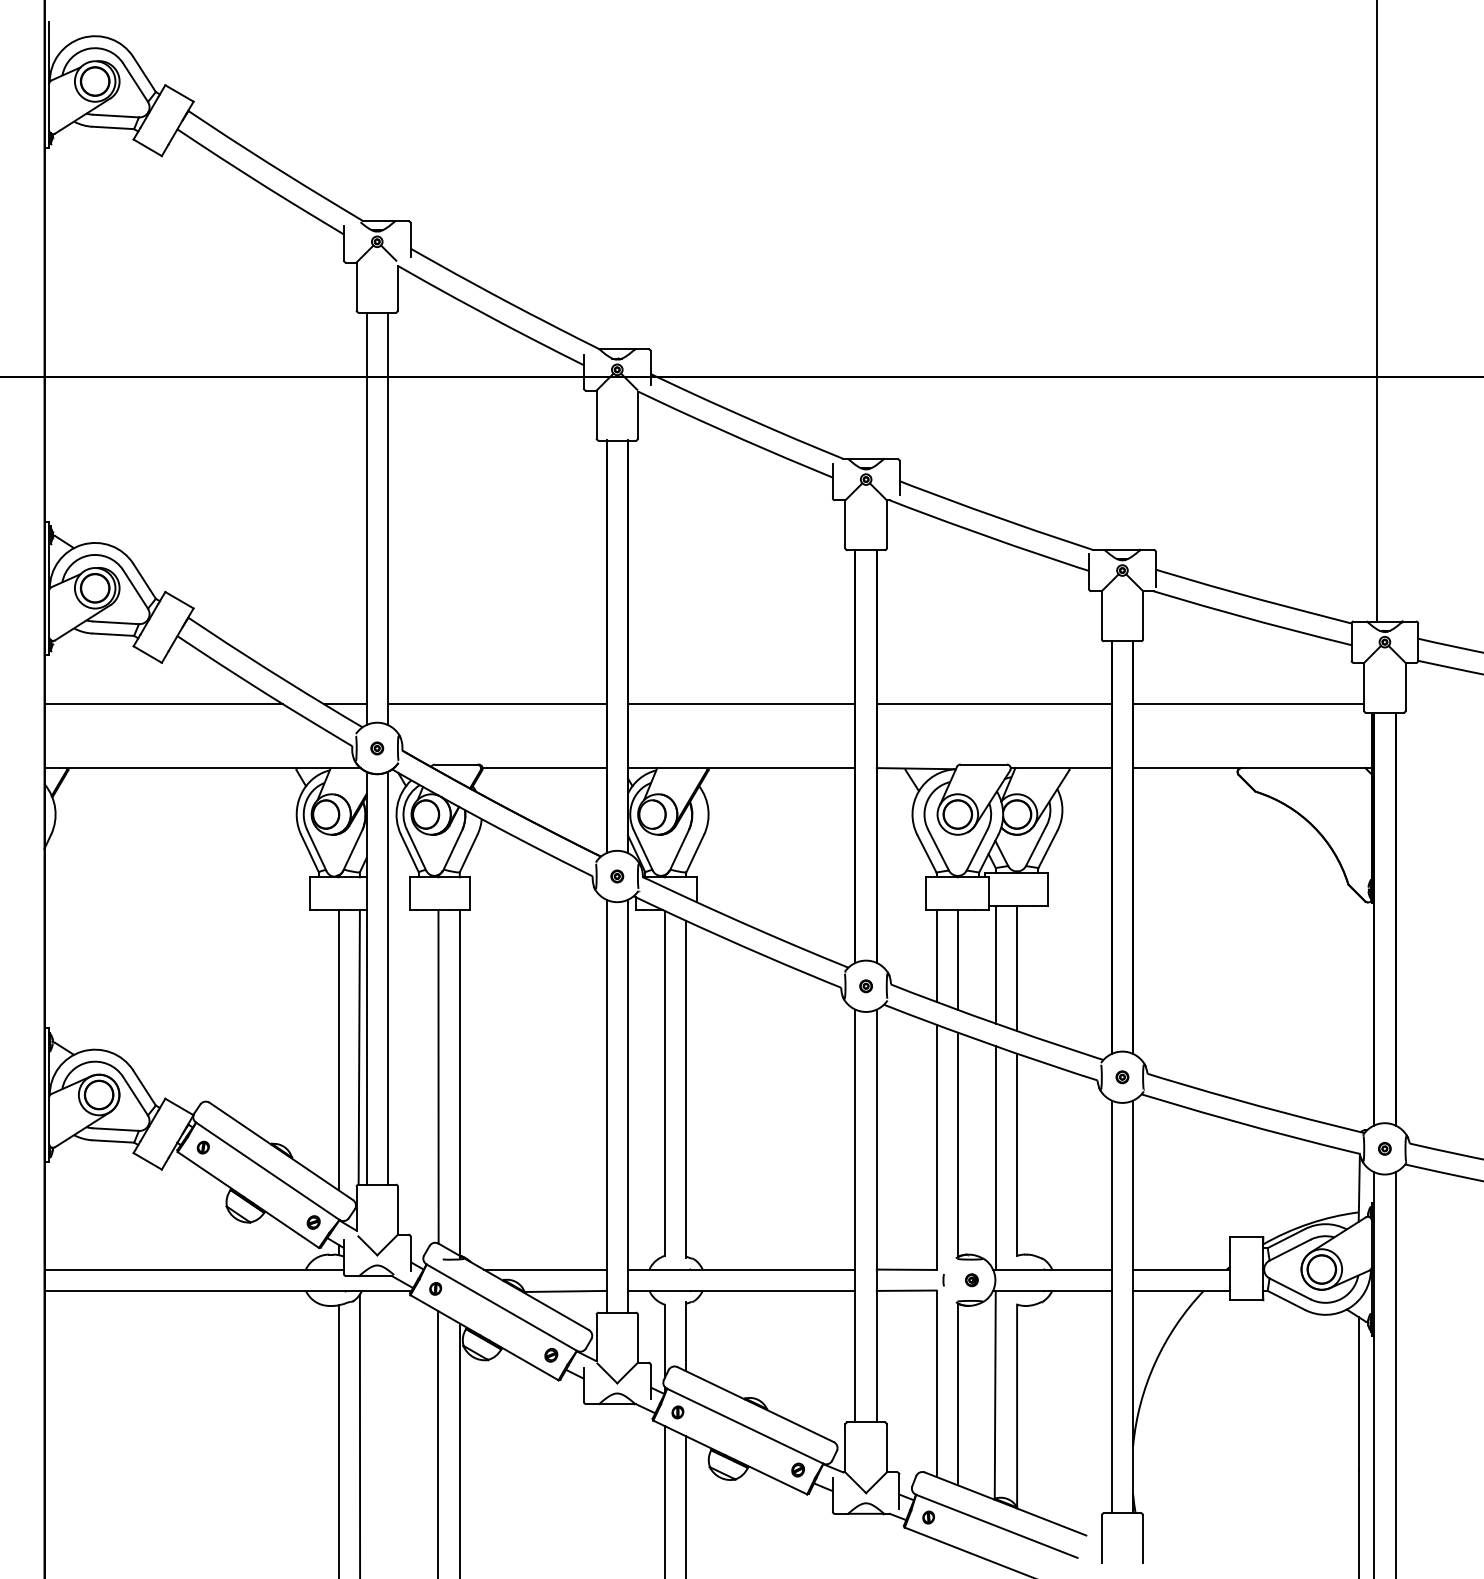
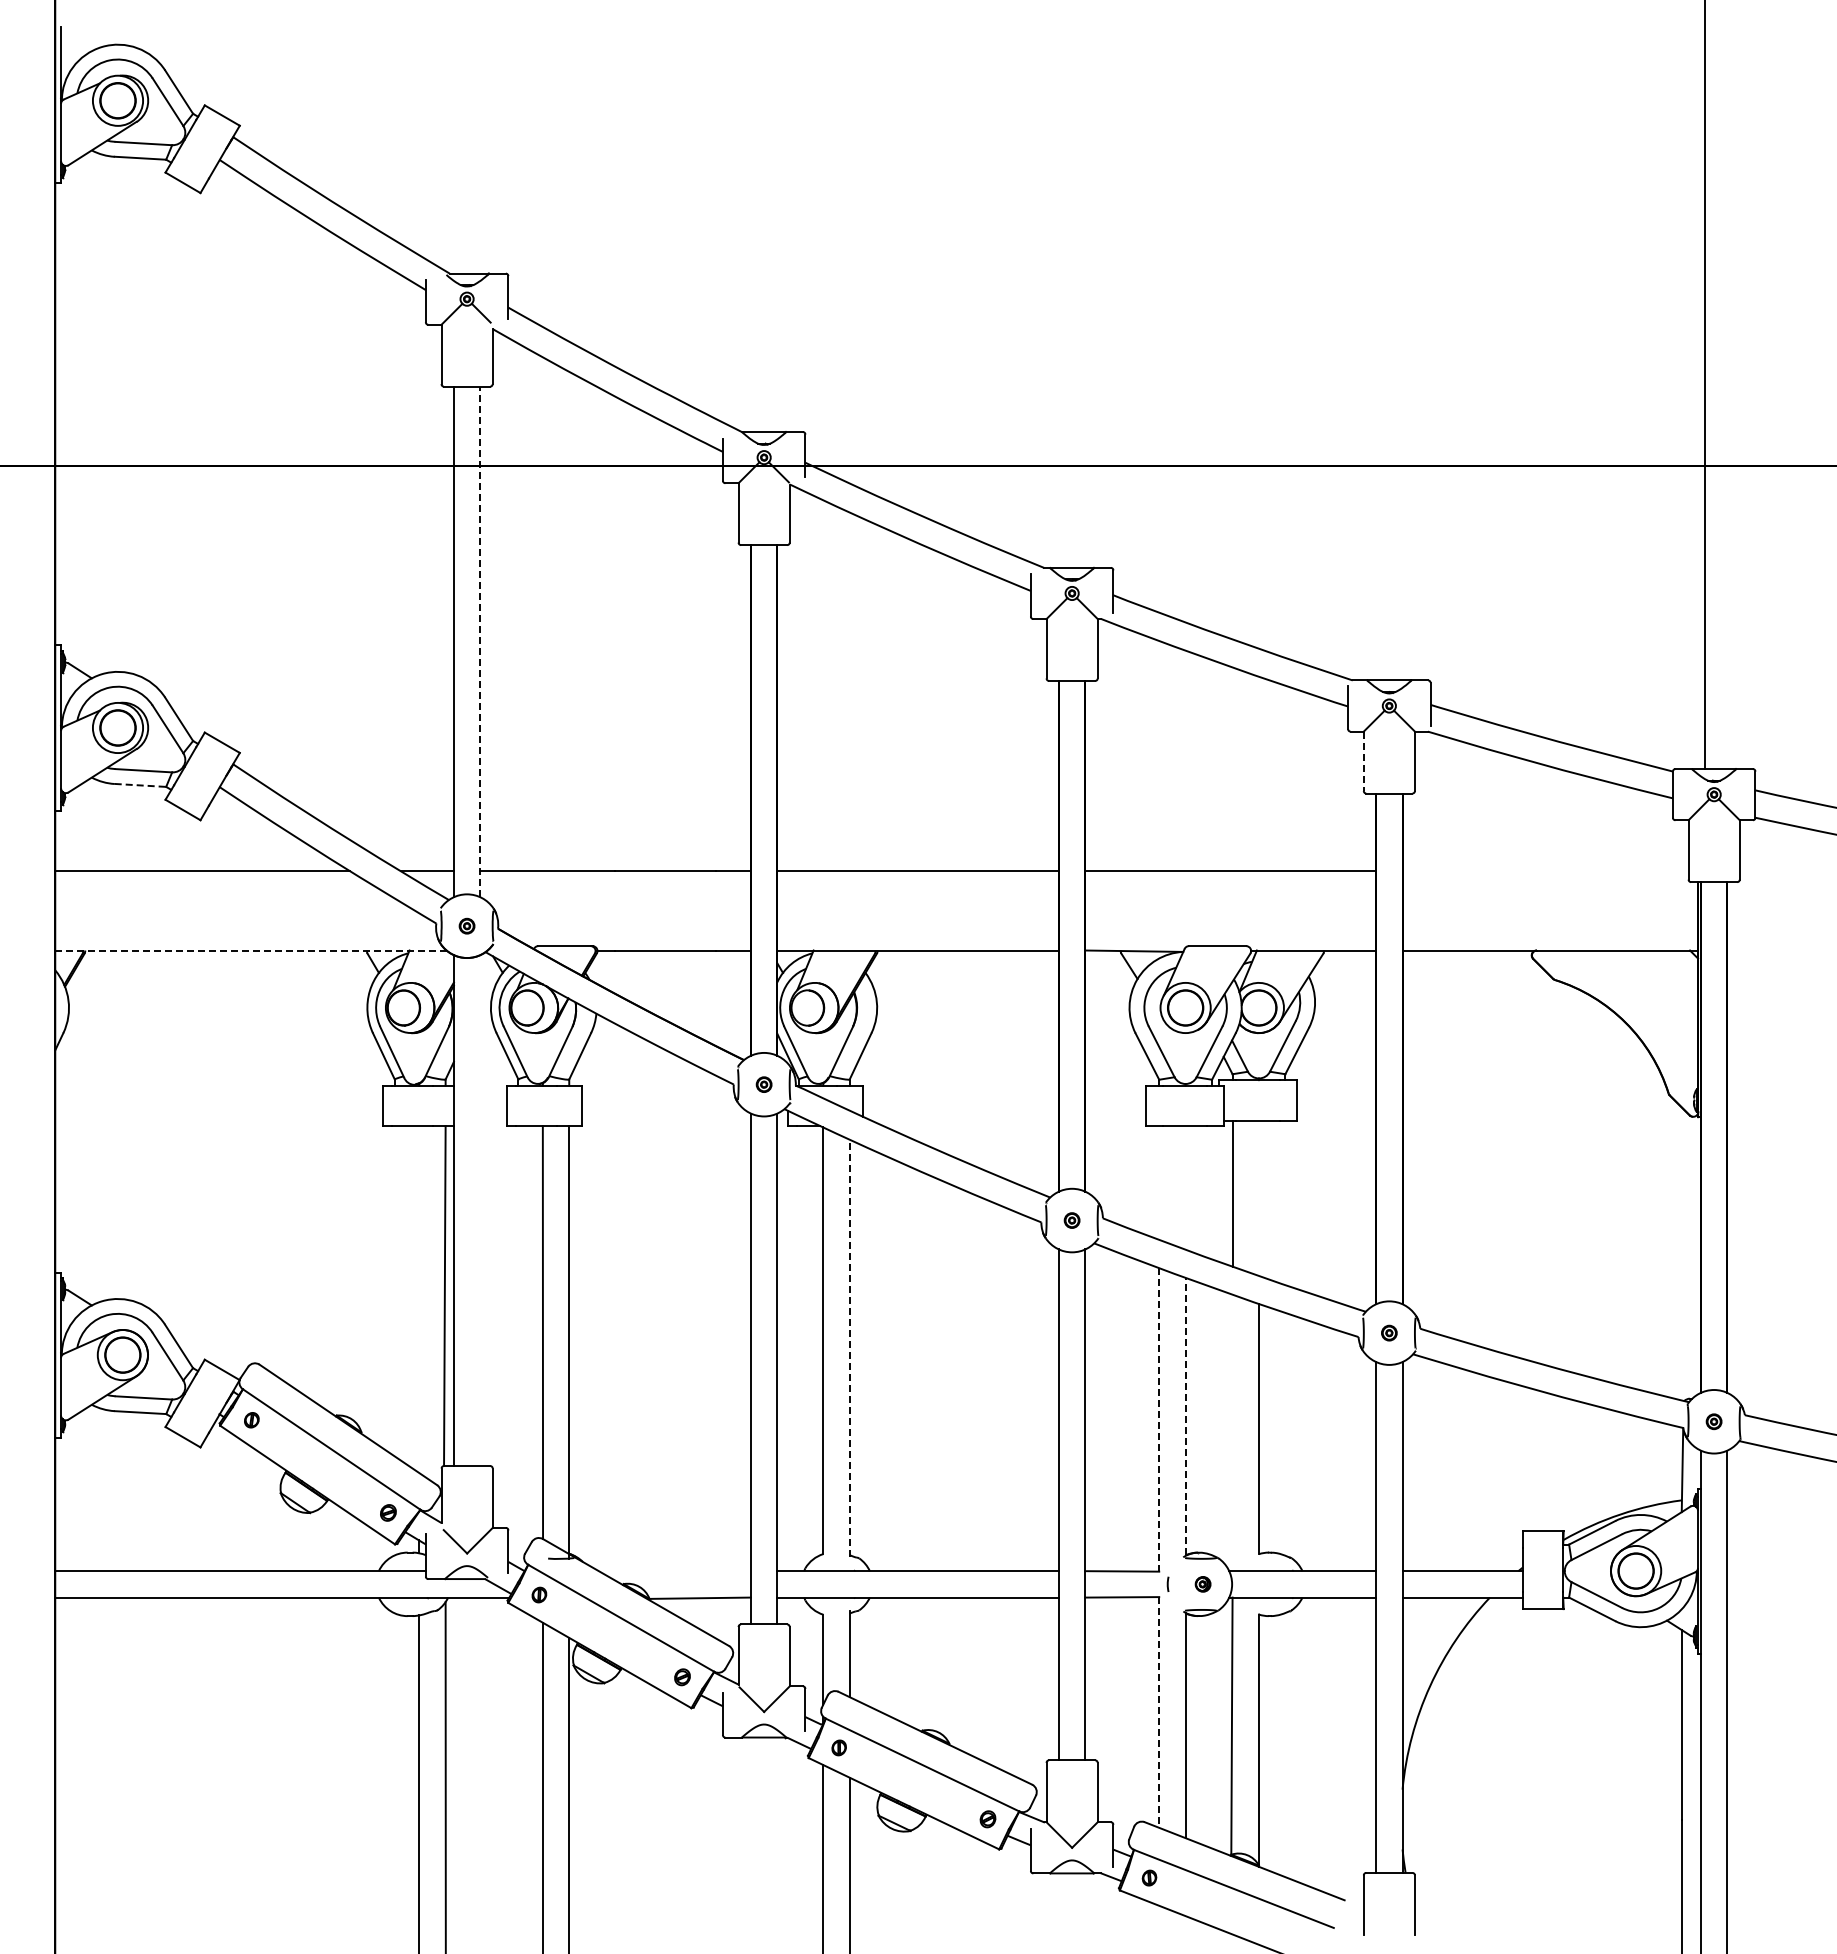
line: (388, 518) -> (480, 641), solid -> dashed
line: (1101, 615) -> (1363, 761), solid -> dashed
line: (113, 634) -> (140, 785), solid -> dashed
line: (1248, 704) -> (1545, 871), removed
line: (202, 768) -> (250, 950), solid -> dashed
line: (936, 955) -> (1159, 1182), removed
line: (957, 959) -> (1185, 1187), removed
line: (1016, 967) -> (1258, 1197), removed
line: (388, 978) -> (480, 1210), removed
line: (338, 1050) -> (419, 1299), removed
line: (686, 1089) -> (849, 1348), solid -> dashed
line: (957, 1144) -> (1185, 1416), solid -> dashed
line: (936, 1147) -> (1159, 1419), solid -> dashed
line: (995, 1157) -> (1232, 1432), removed
line: (544, 1269) -> (674, 1571), removed
line: (936, 1383) -> (1159, 1712), solid -> dashed

